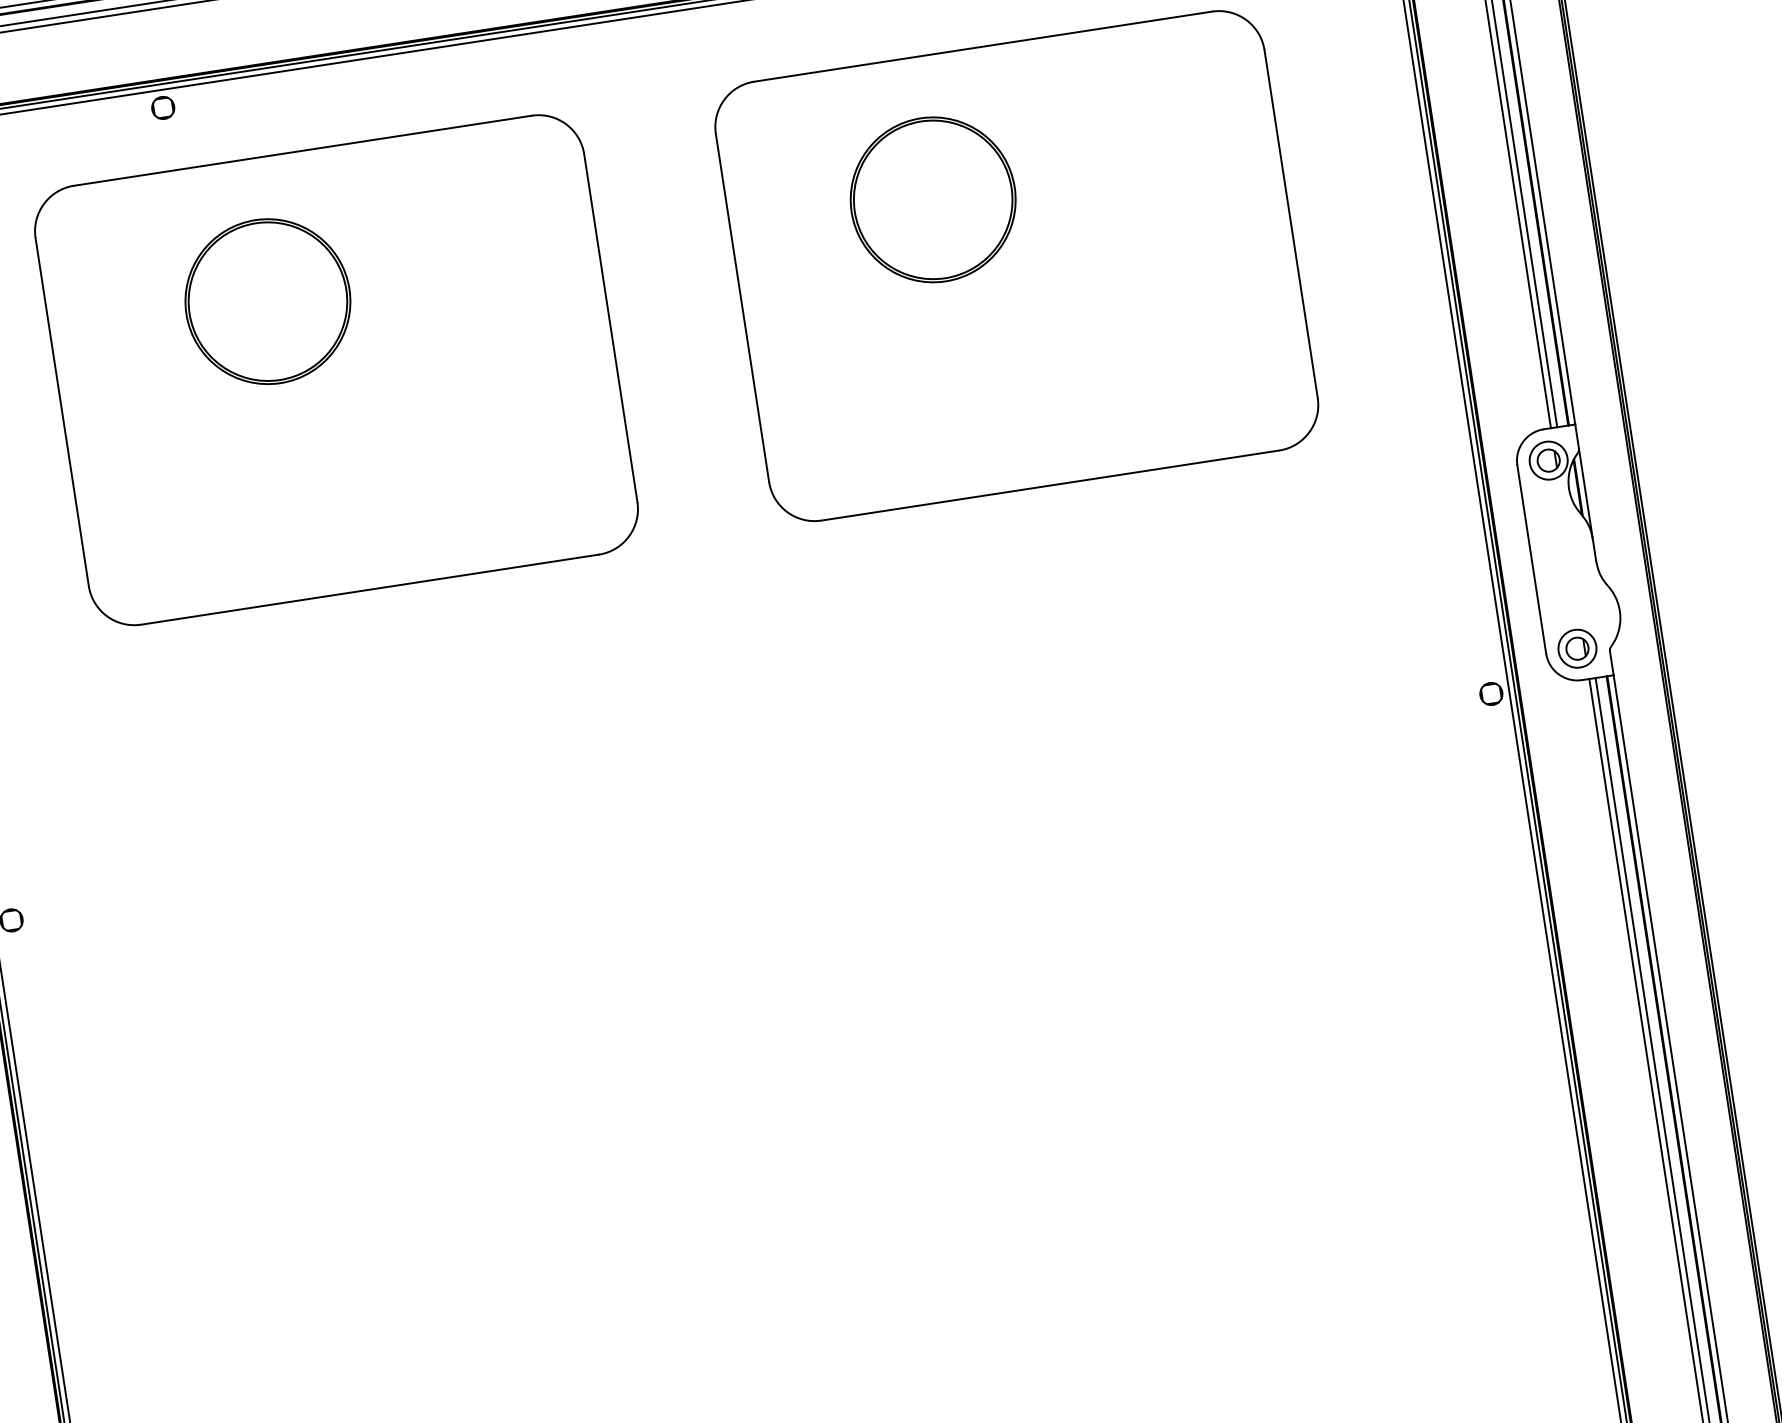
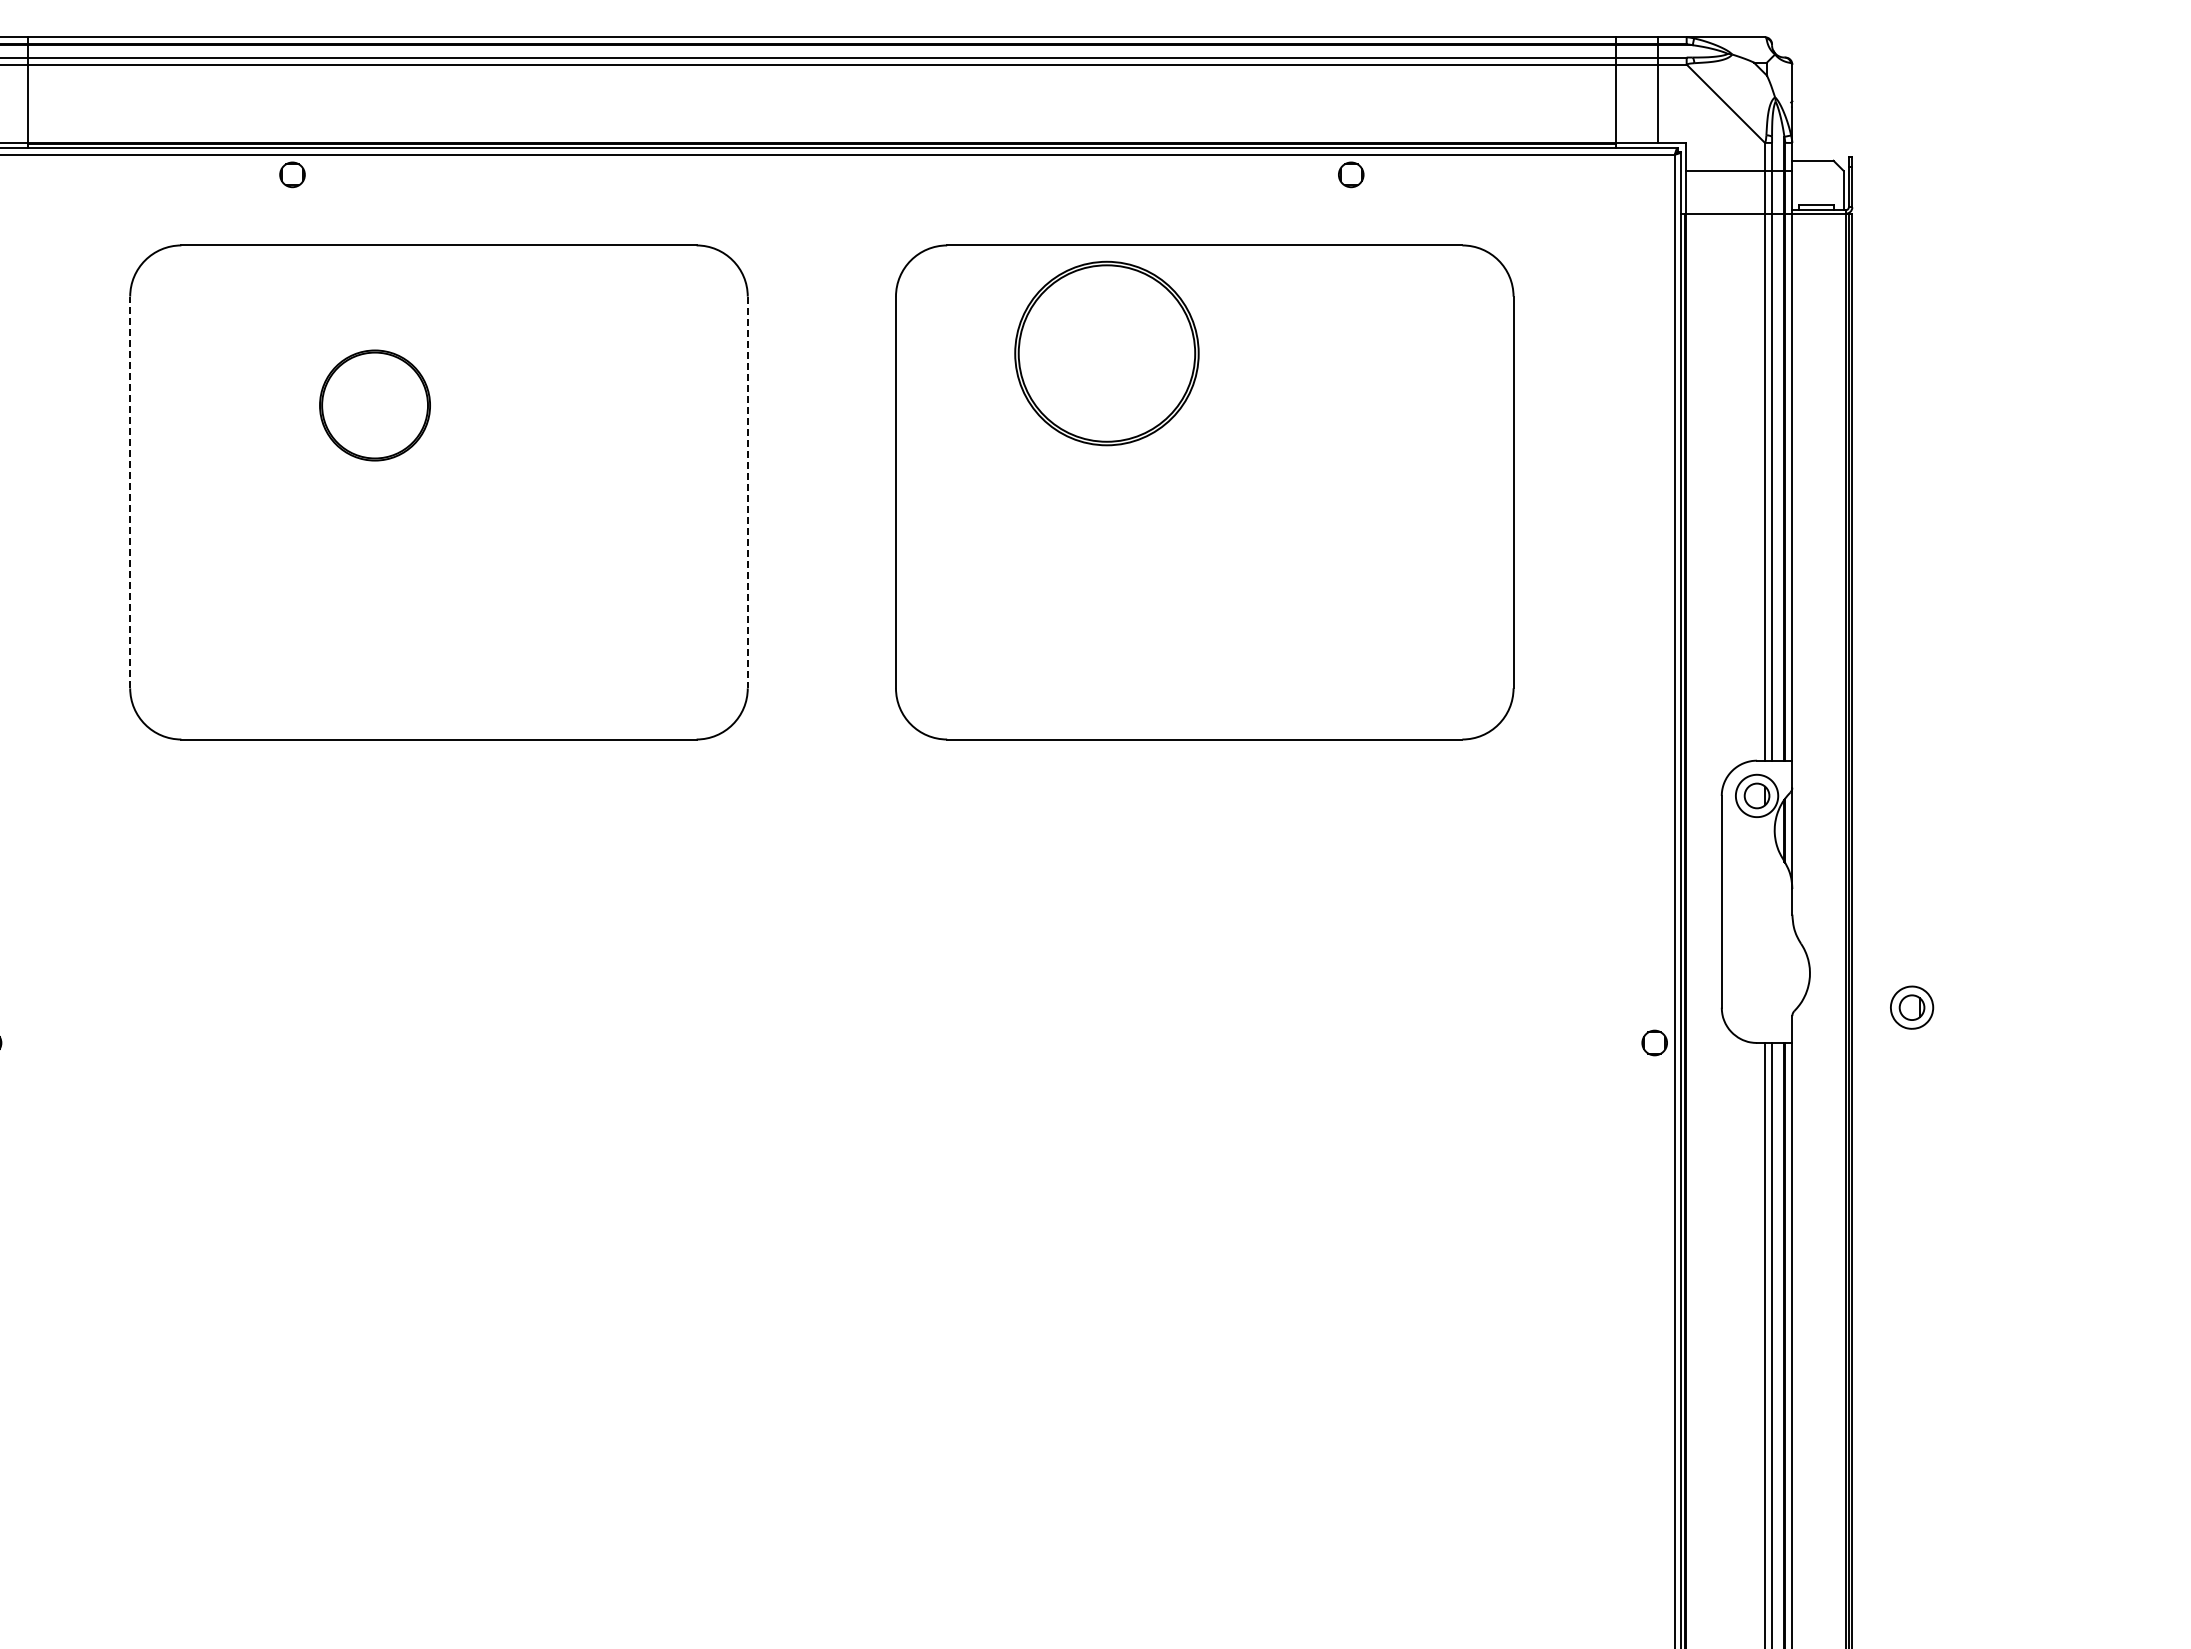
part: (932, 199) -> (1106, 353), moved
part: (267, 301) -> (374, 405), size x0.6
line: (610, 328) -> (747, 492), solid -> dashed
line: (62, 412) -> (130, 492), solid -> dashed
part: (1577, 648) -> (1912, 1007), moved

